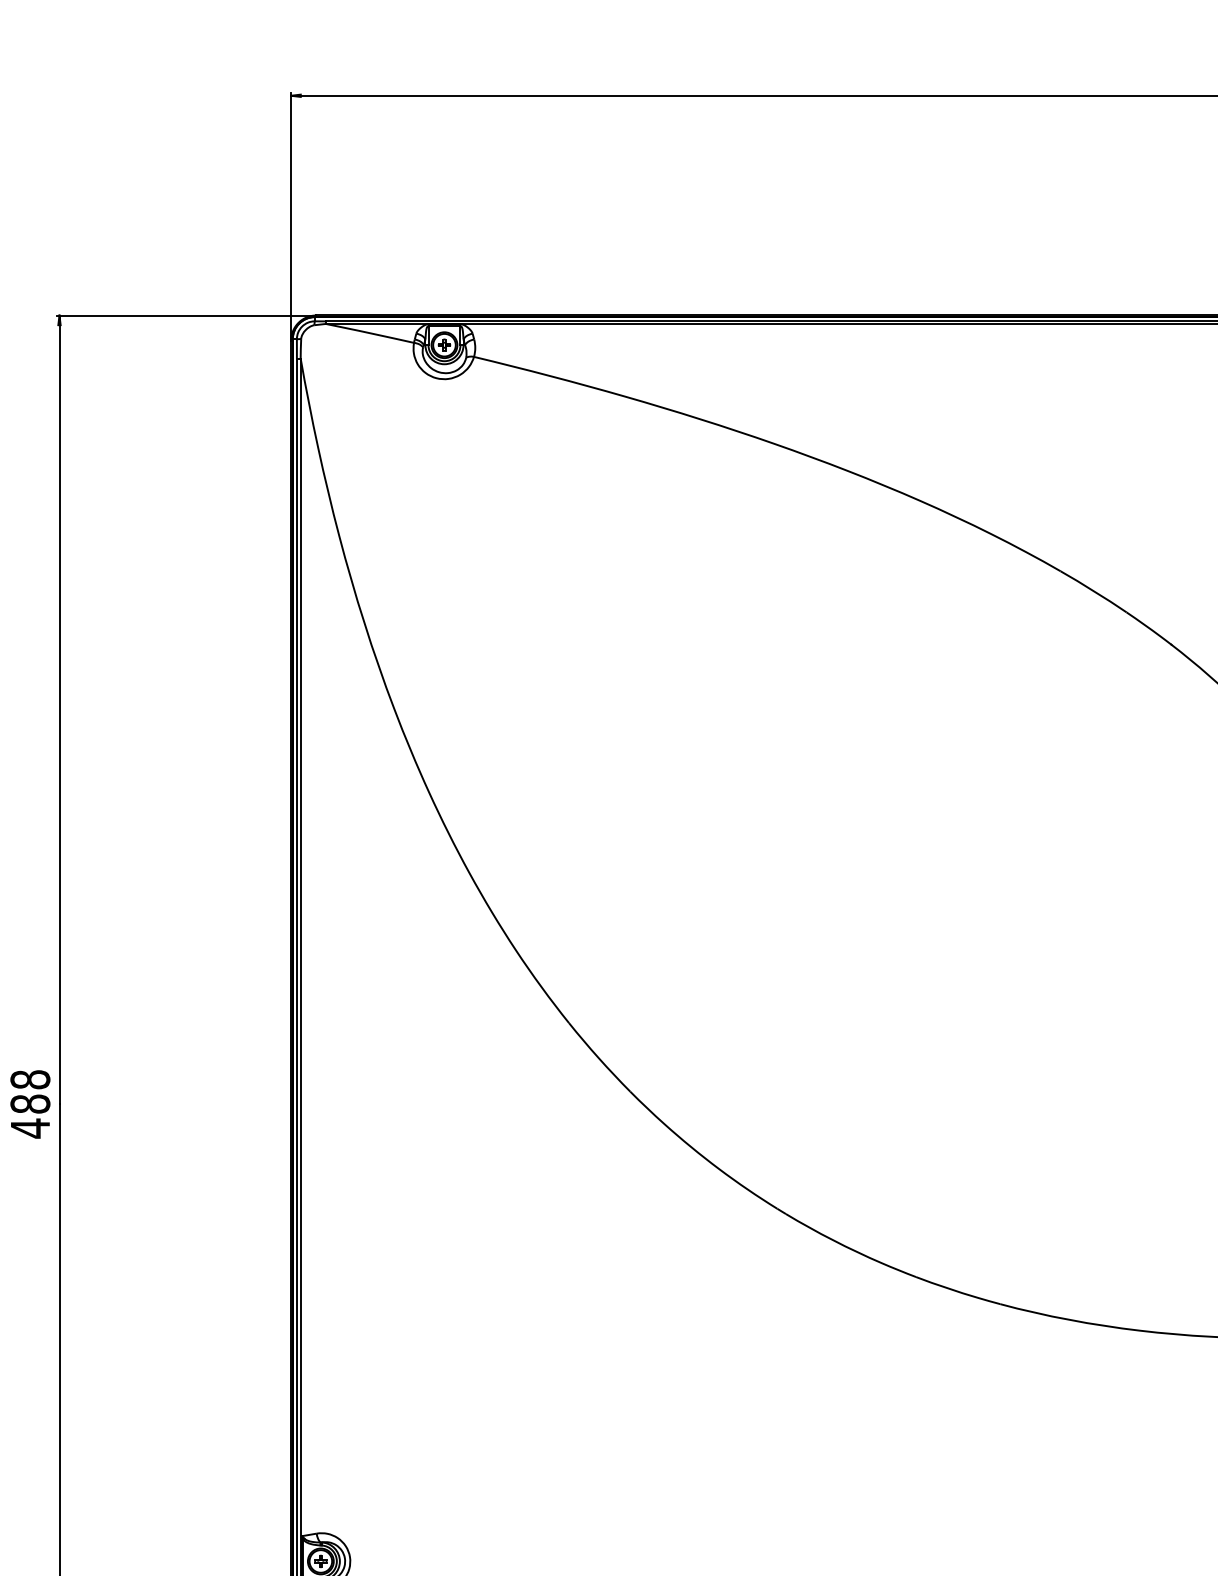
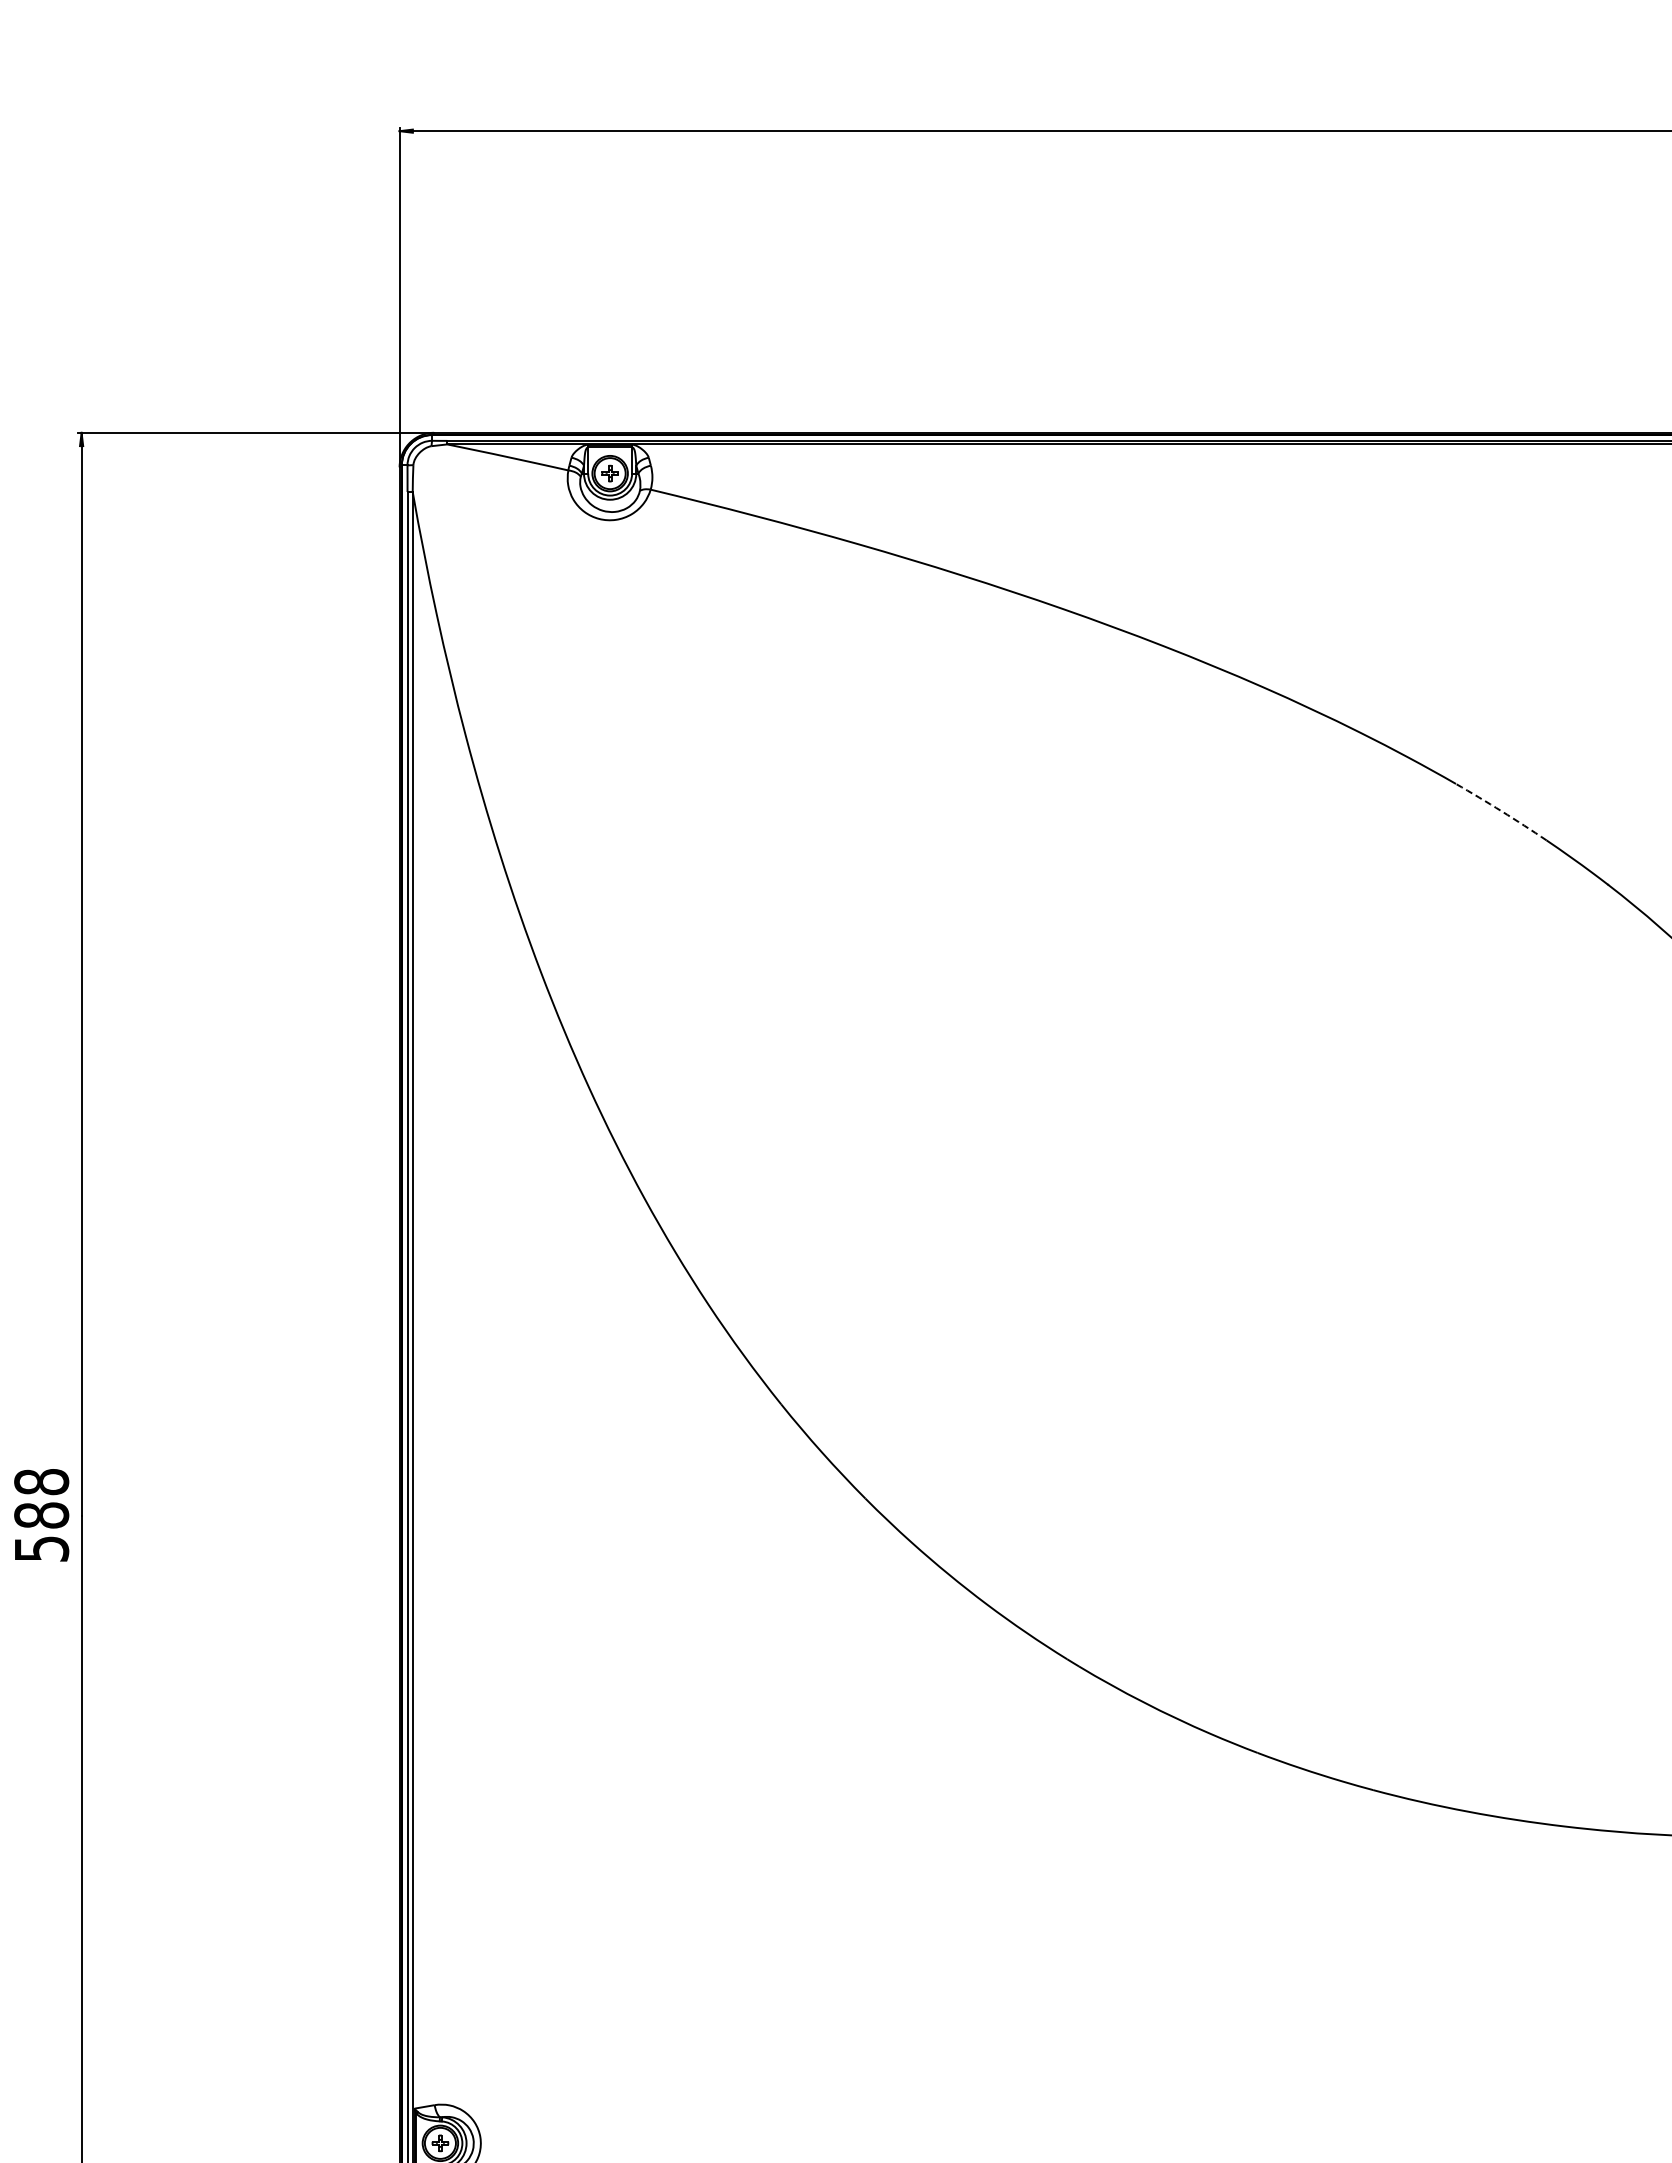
arc: (1093, 591) -> (1501, 811), solid -> dashed
text: (31, 1128) -> (42, 1549), 488 -> 588

